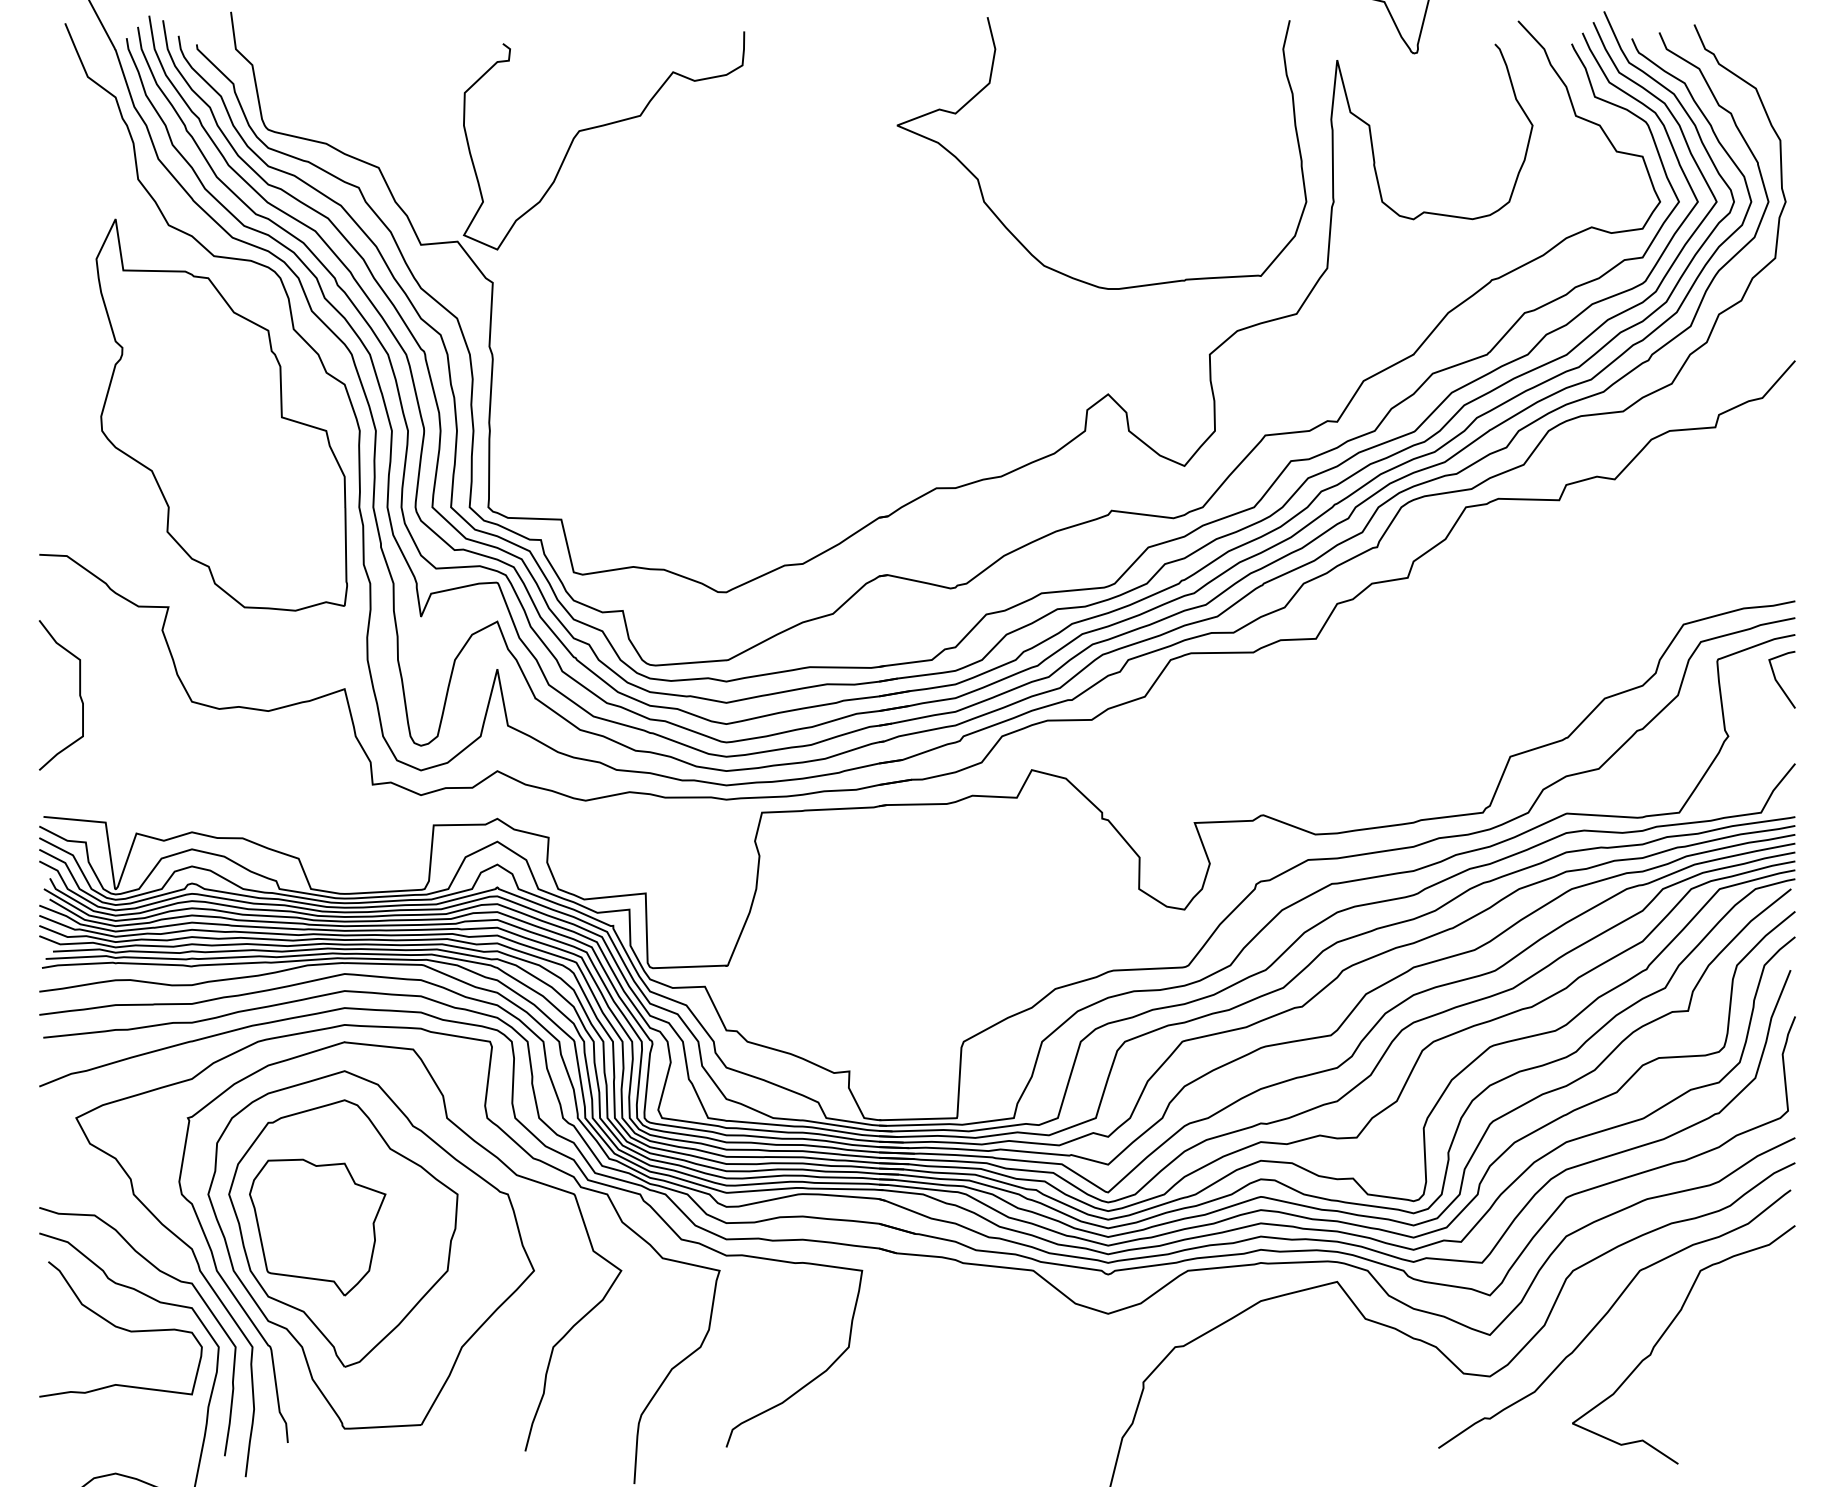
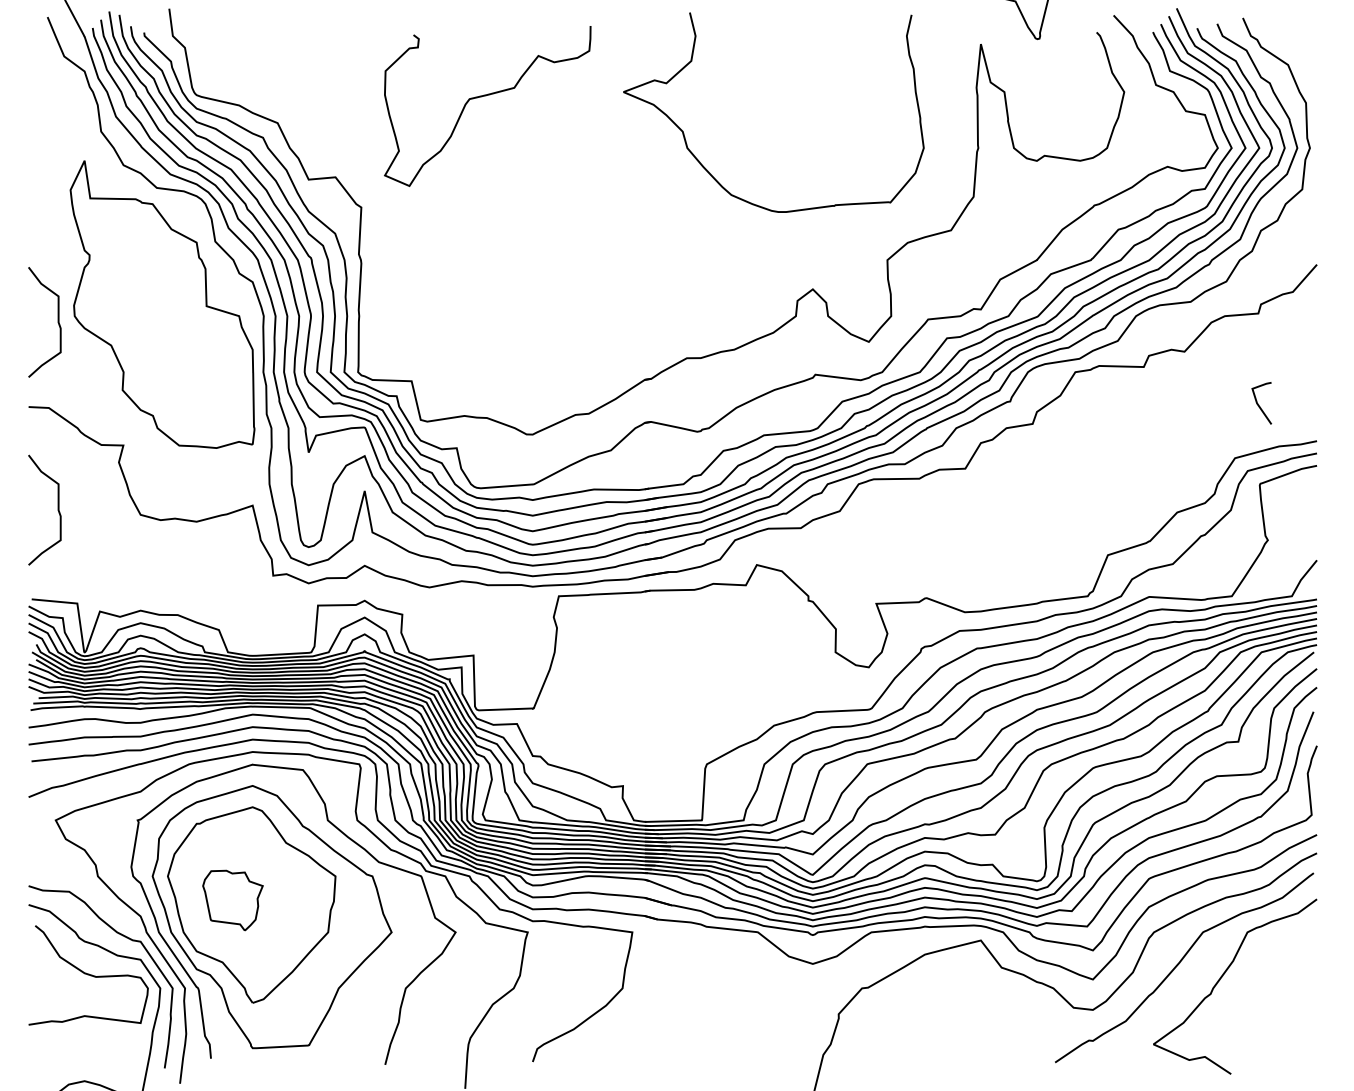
curve: (600, 127) -> (485, 96), moved
curve: (1010, 230) -> (706, 169), moved
curve: (79, 439) -> (58, 322), added
line: (1777, 680) -> (1258, 403), moved
part: (317, 1227) -> (232, 900), size x0.6

